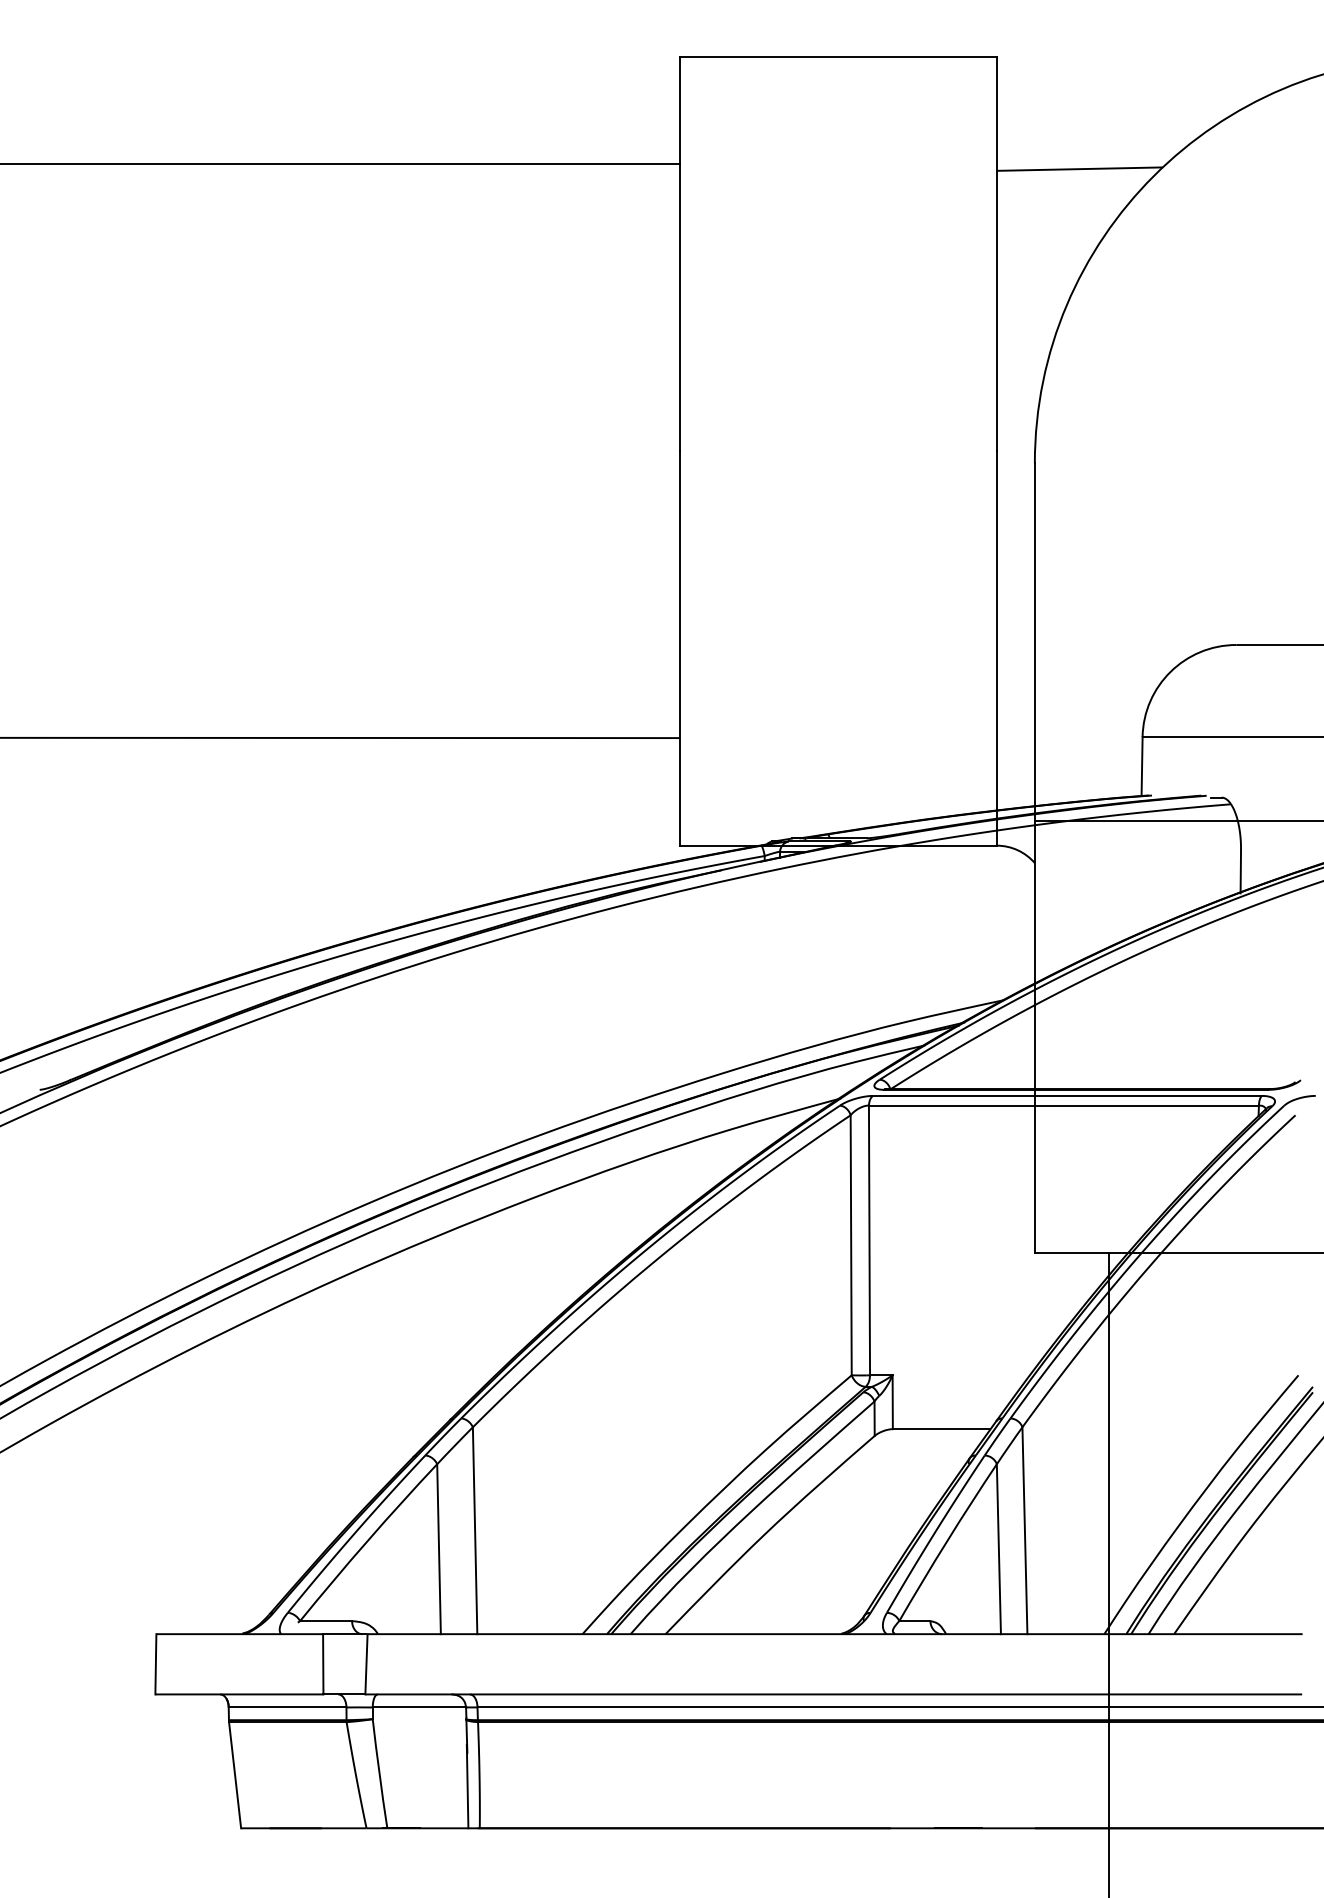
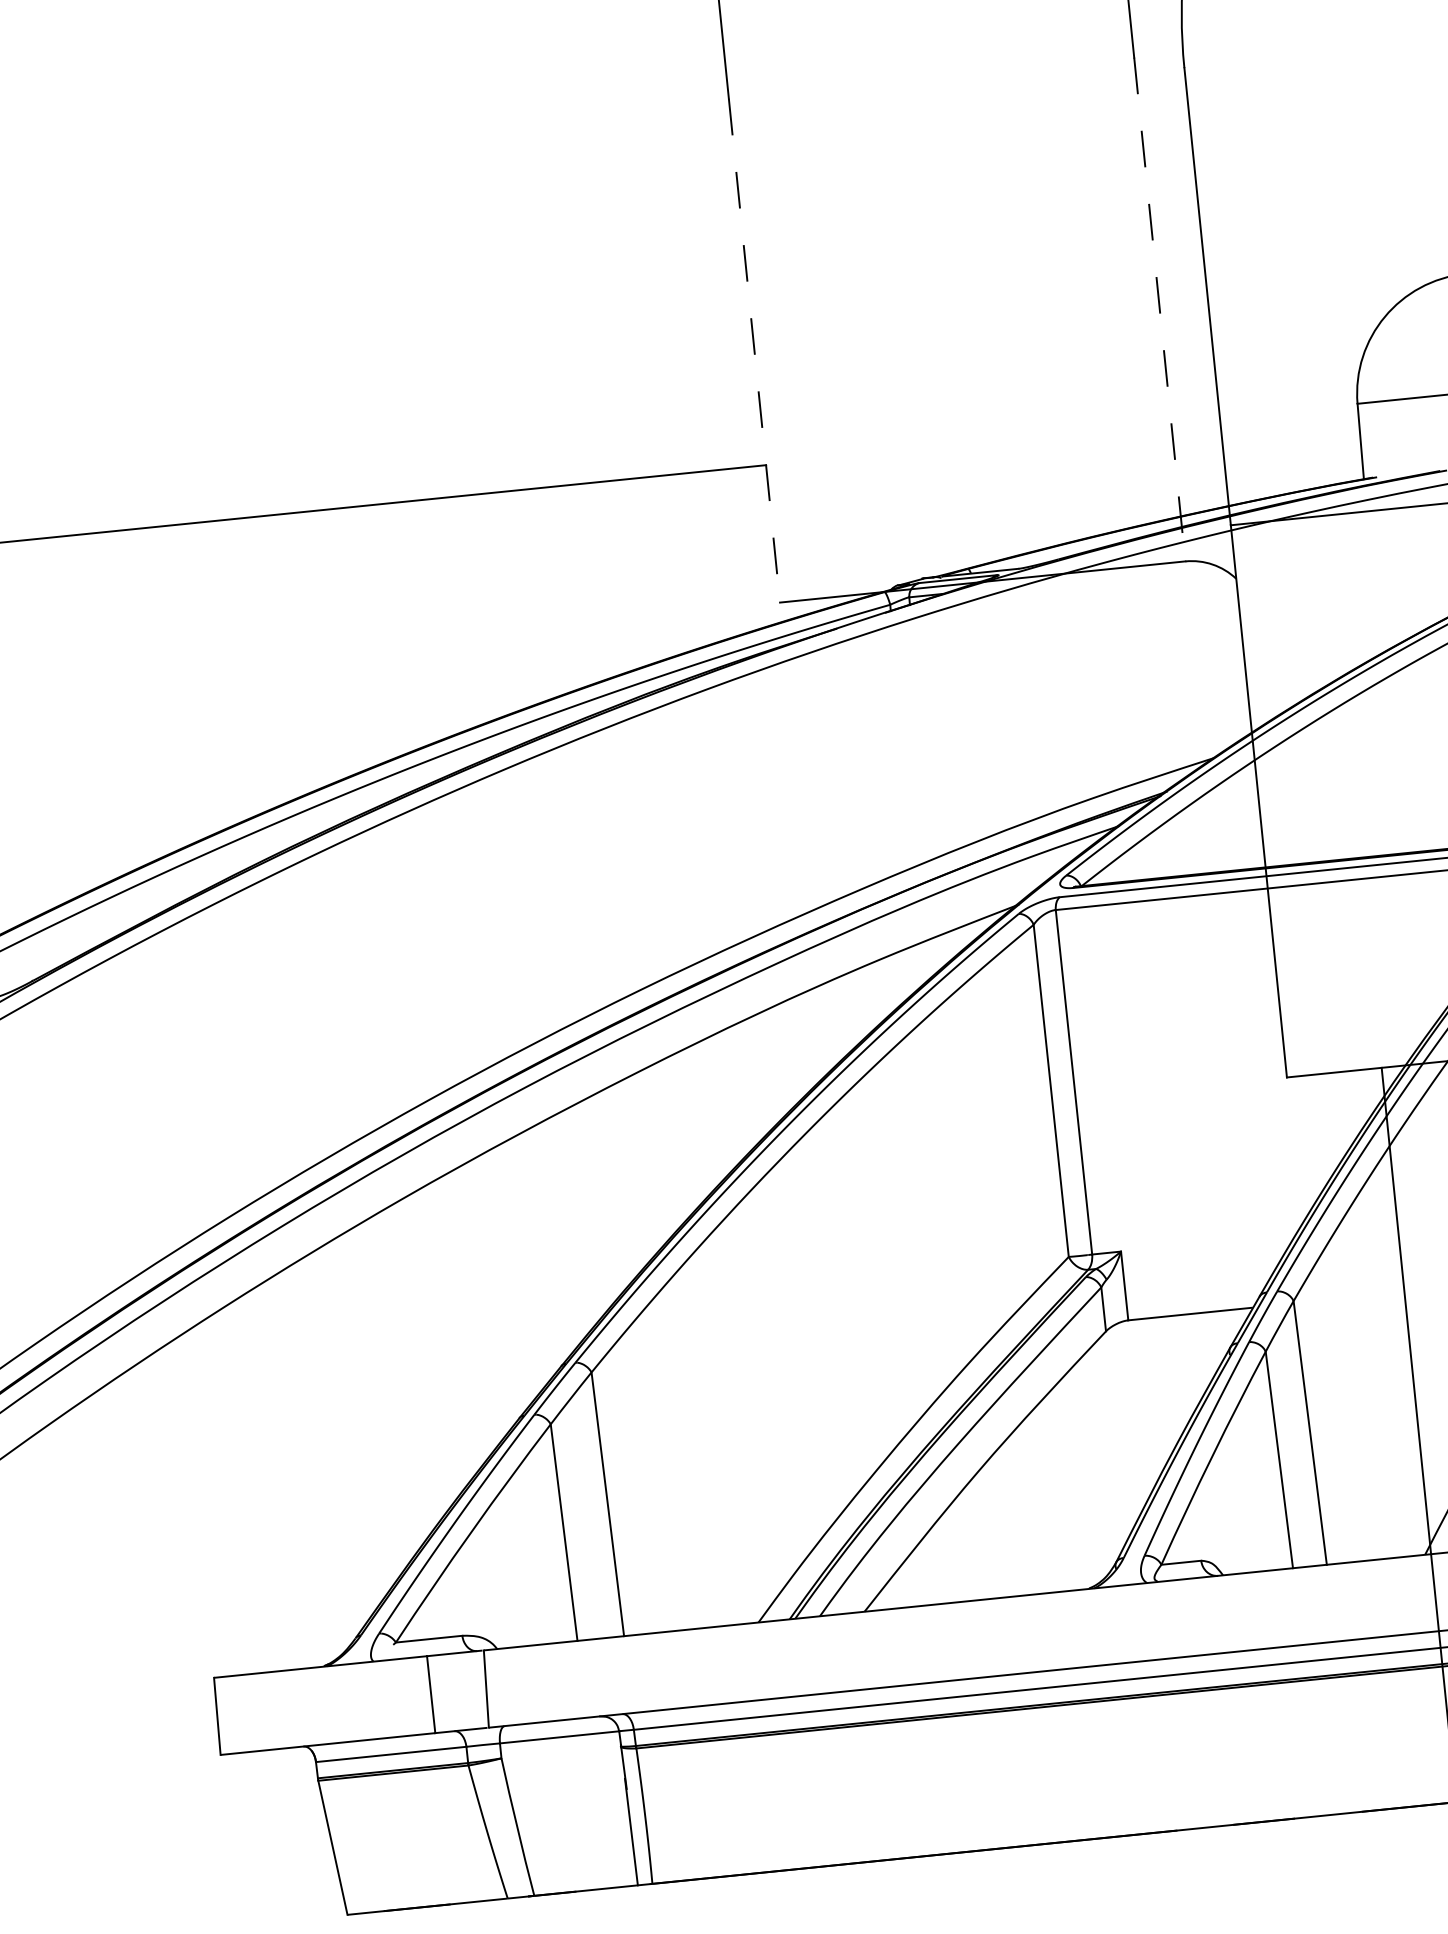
line: (679, 648) -> (754, 350), solid -> dashed
line: (996, 648) -> (1159, 309), solid -> dashed

